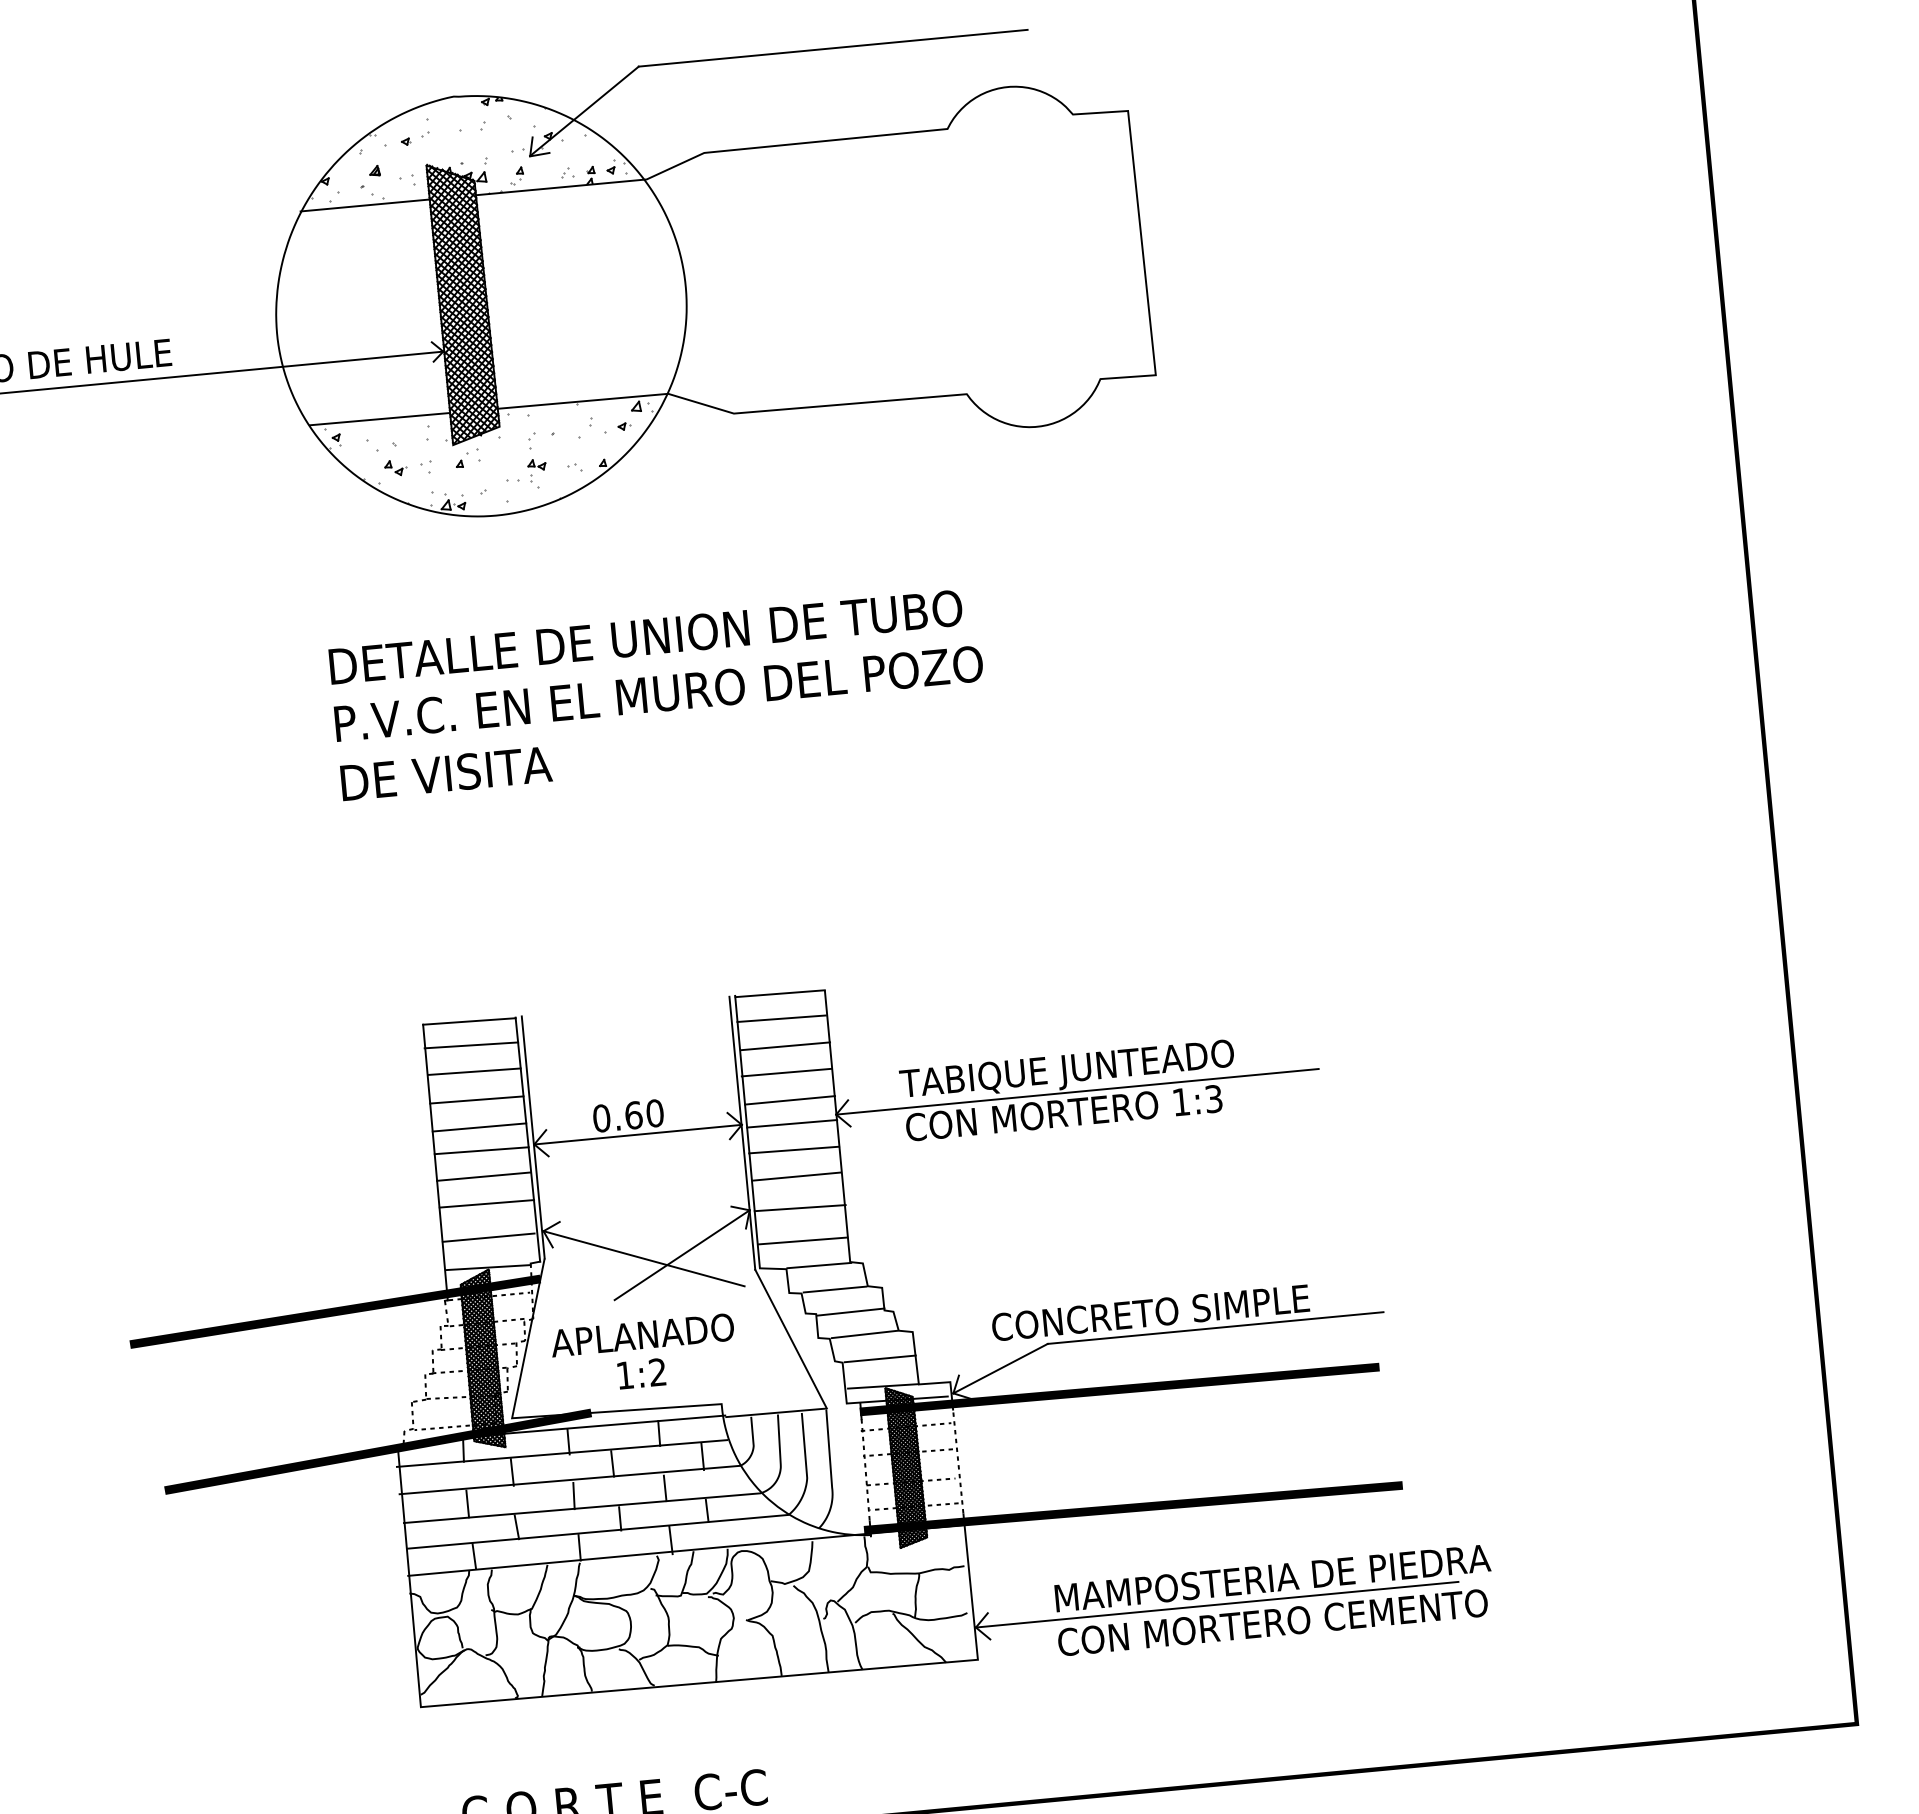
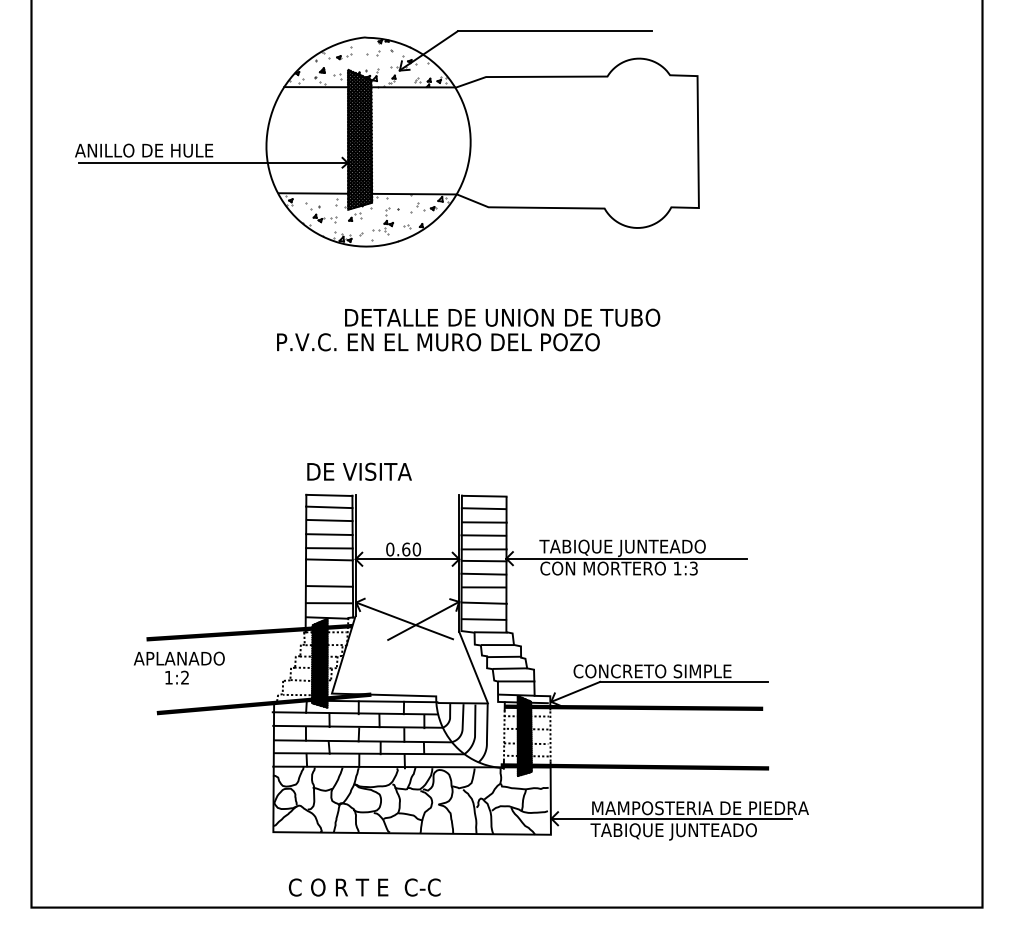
text: (645, 636) -> (502, 317), moved
text: (446, 772) -> (359, 471), moved
line: (482, 1176) -> (328, 572), removed
text: (642, 1353) -> (178, 667), moved
text: (1271, 1625) -> (697, 831), CON MORTERO CEMENTO -> TABIQUE JUNTEADO

